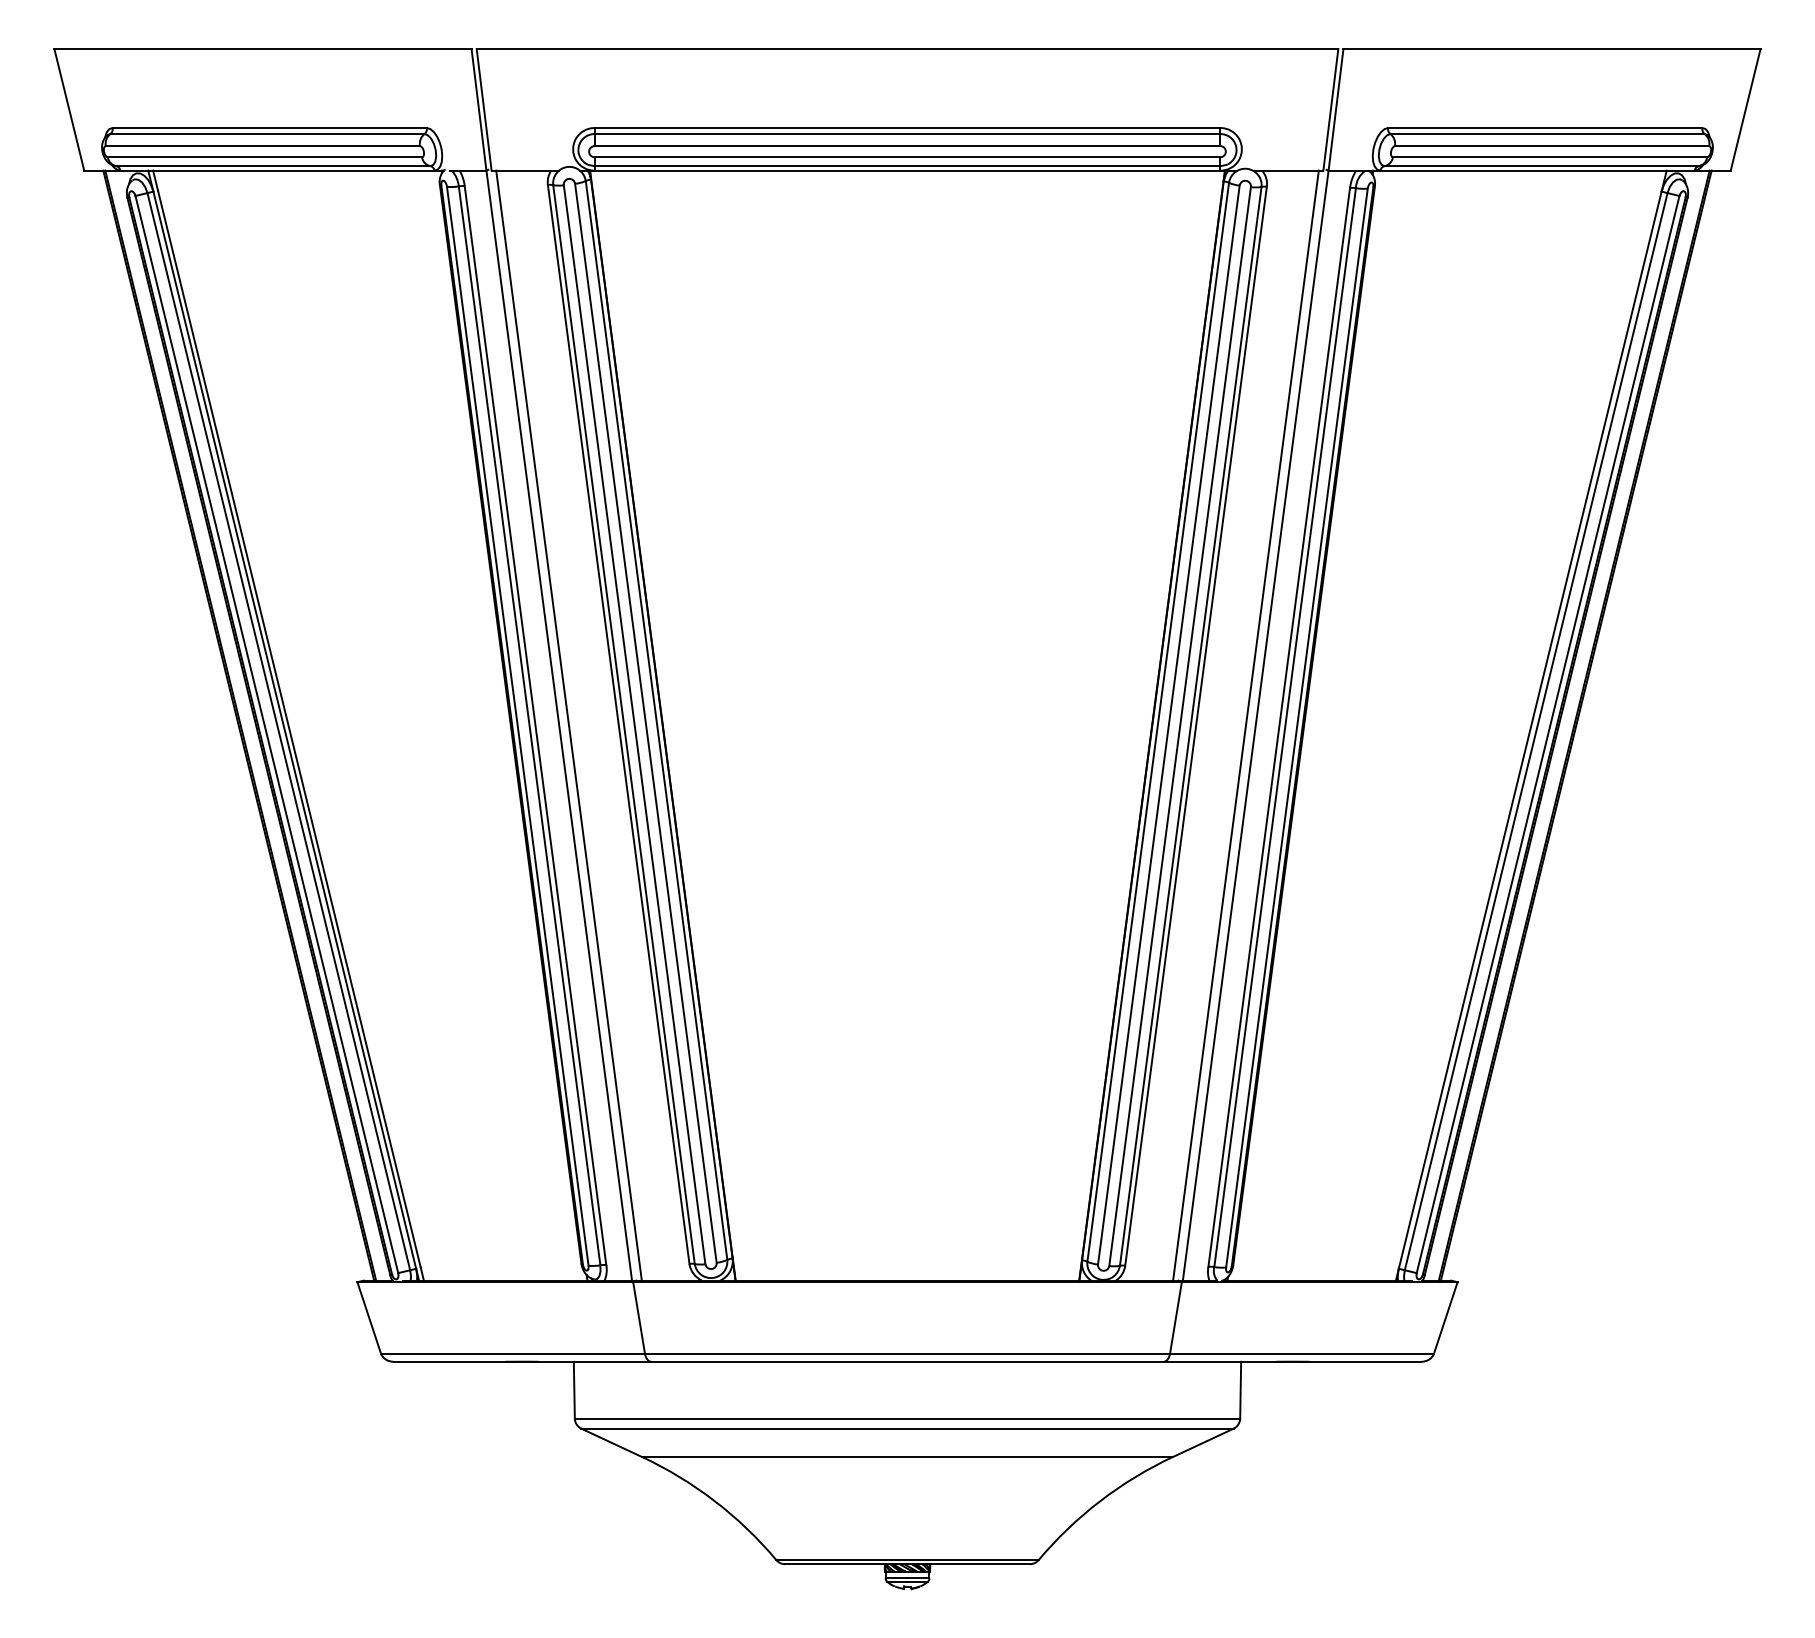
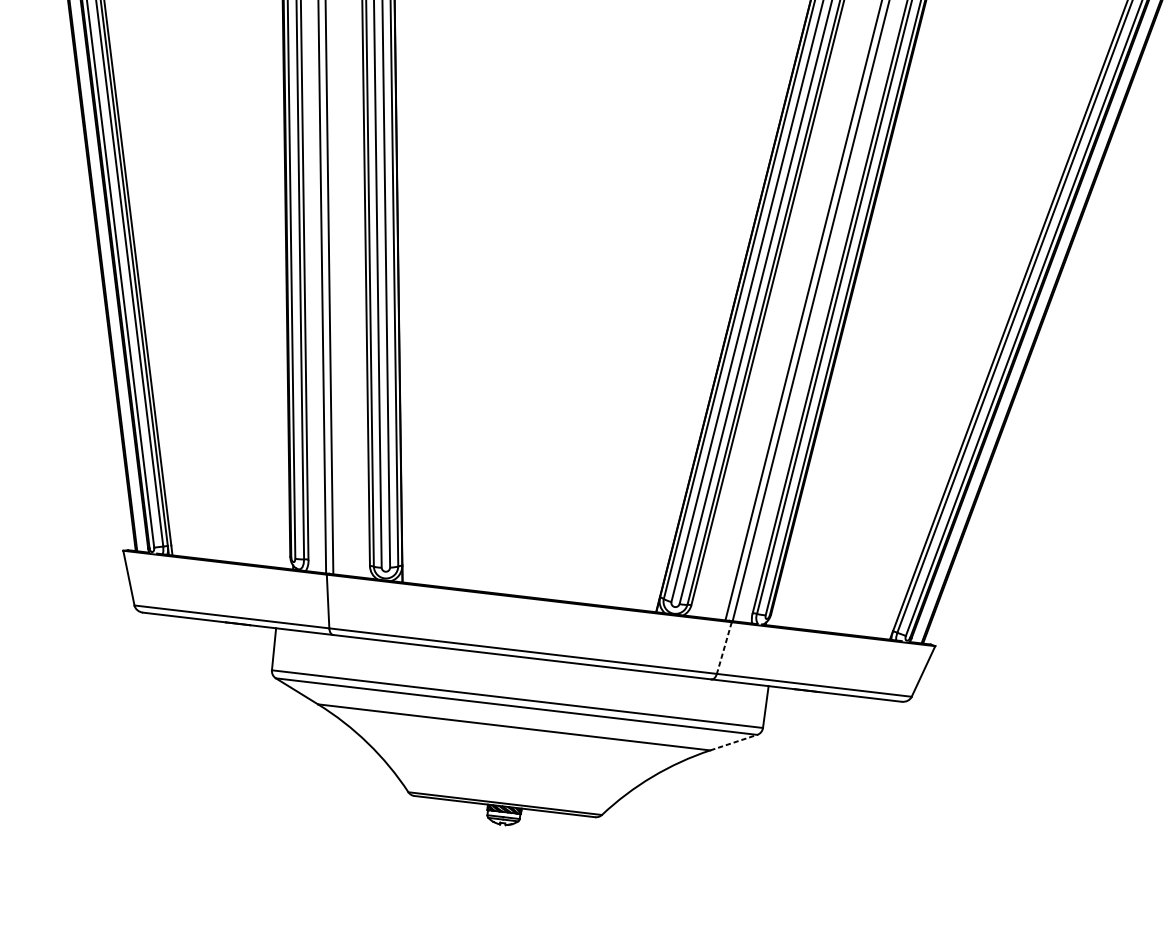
line: (1175, 1318) -> (723, 648), solid -> dashed
line: (1203, 1442) -> (733, 742), solid -> dashed

